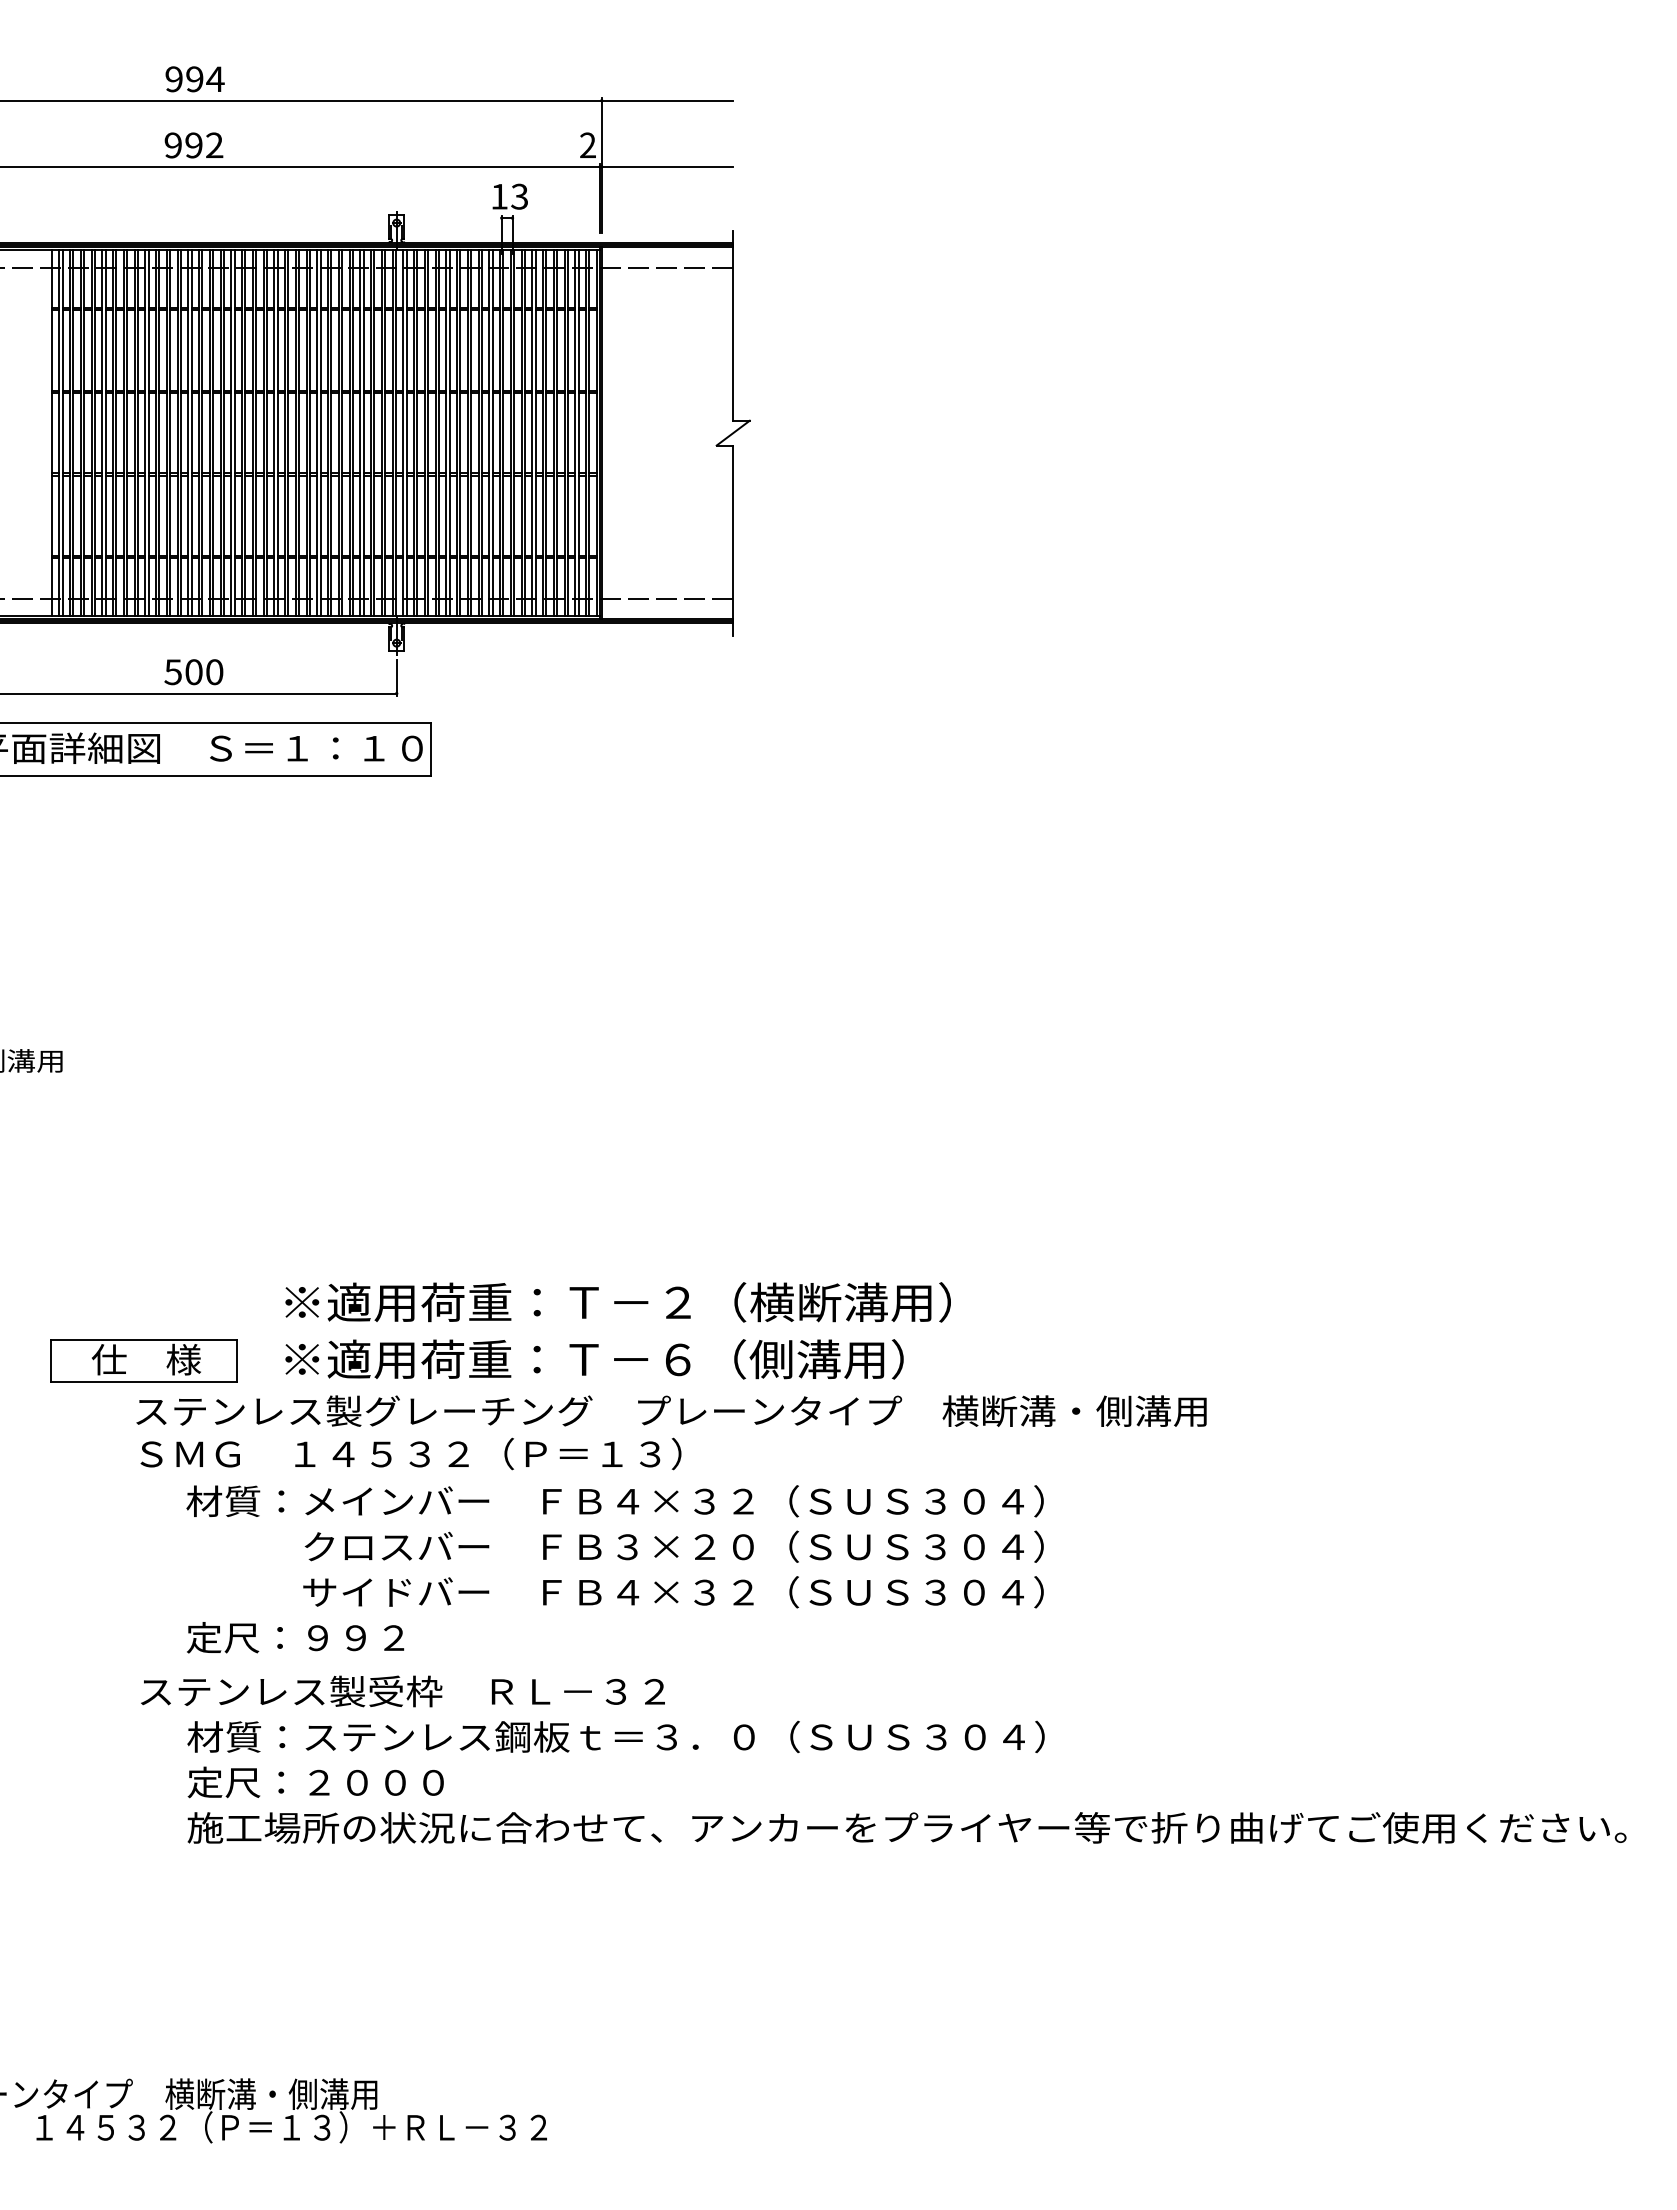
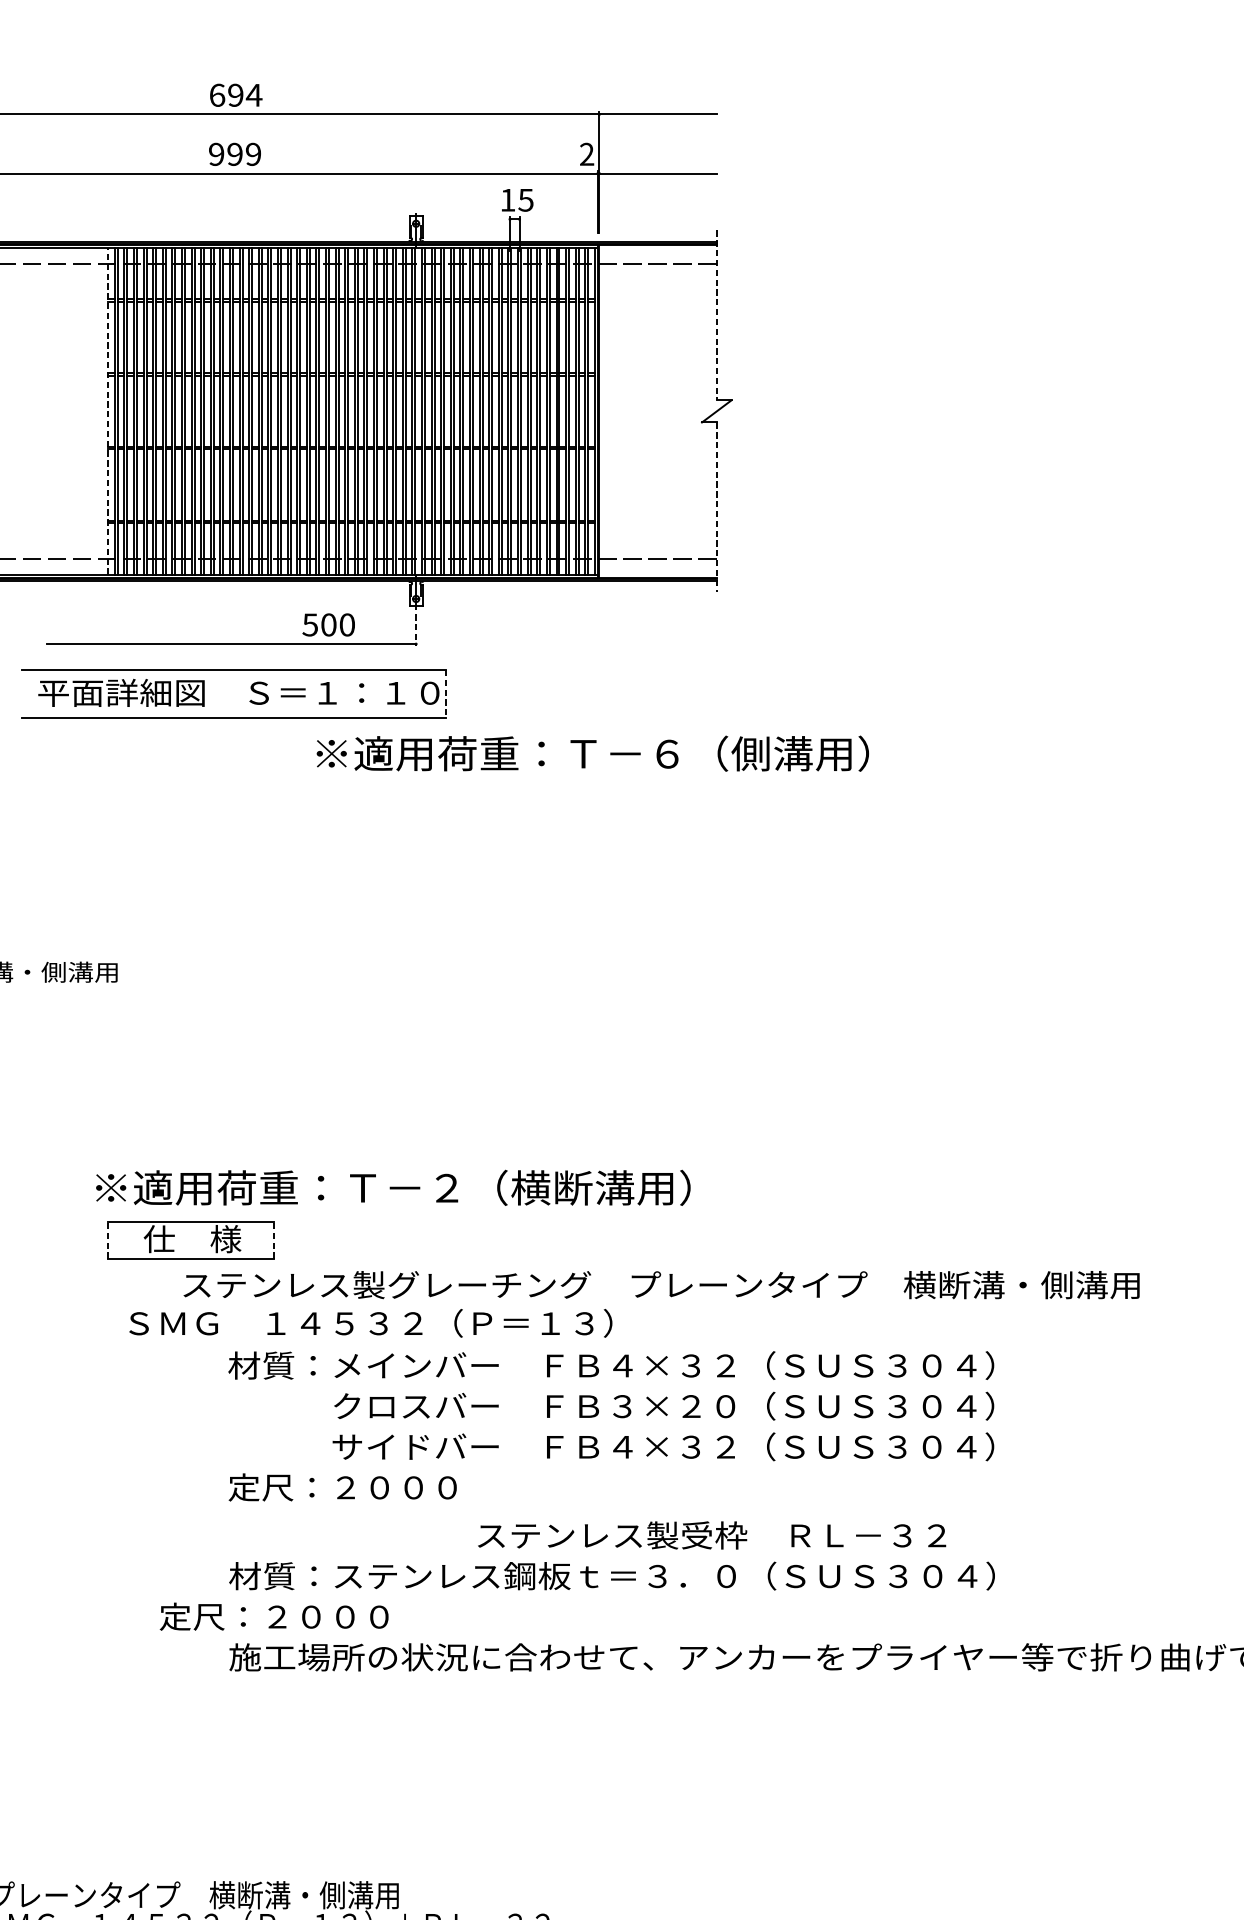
text: (173, 79) -> (216, 95), 994 -> 694
text: (214, 145) -> (253, 154), 992 -> 999
text: (520, 196) -> (526, 200), 13 -> 15
line: (733, 326) -> (716, 316), solid -> dashed
line: (51, 433) -> (107, 411), solid -> dashed
line: (733, 541) -> (716, 508), solid -> dashed
text: (193, 672) -> (328, 625), moved
line: (396, 678) -> (415, 630), solid -> dashed
line: (430, 749) -> (446, 694), solid -> dashed
text: (617, 1302) -> (392, 1188), moved
text: (594, 1359) -> (592, 753), moved
line: (51, 1360) -> (107, 1239), solid -> dashed
line: (237, 1360) -> (273, 1239), solid -> dashed
text: (410, 1453) -> (370, 1322), moved
text: (375, 1638) -> (397, 1488), 定尺：９９２ -> 定尺：２０００
text: (402, 1691) -> (711, 1535), moved
text: (315, 1782) -> (273, 1616), moved

